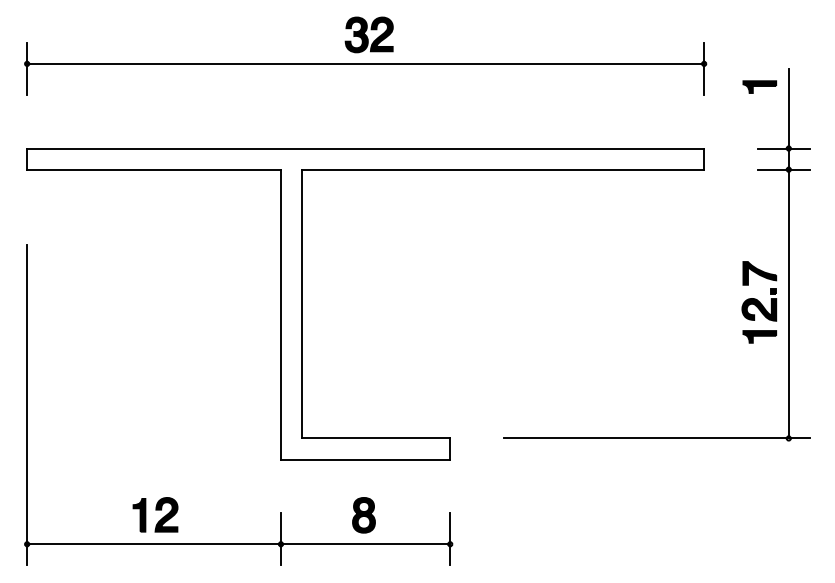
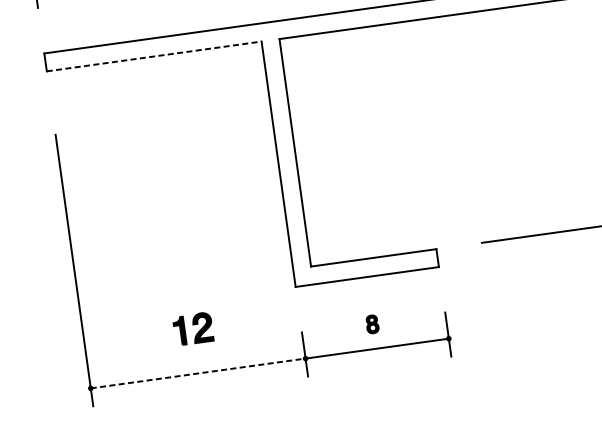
line: (154, 169) -> (154, 56), solid -> dashed
part: (155, 514) -> (193, 328), moved
part: (363, 515) -> (372, 324), size x0.6
line: (154, 544) -> (198, 373), solid -> dashed

